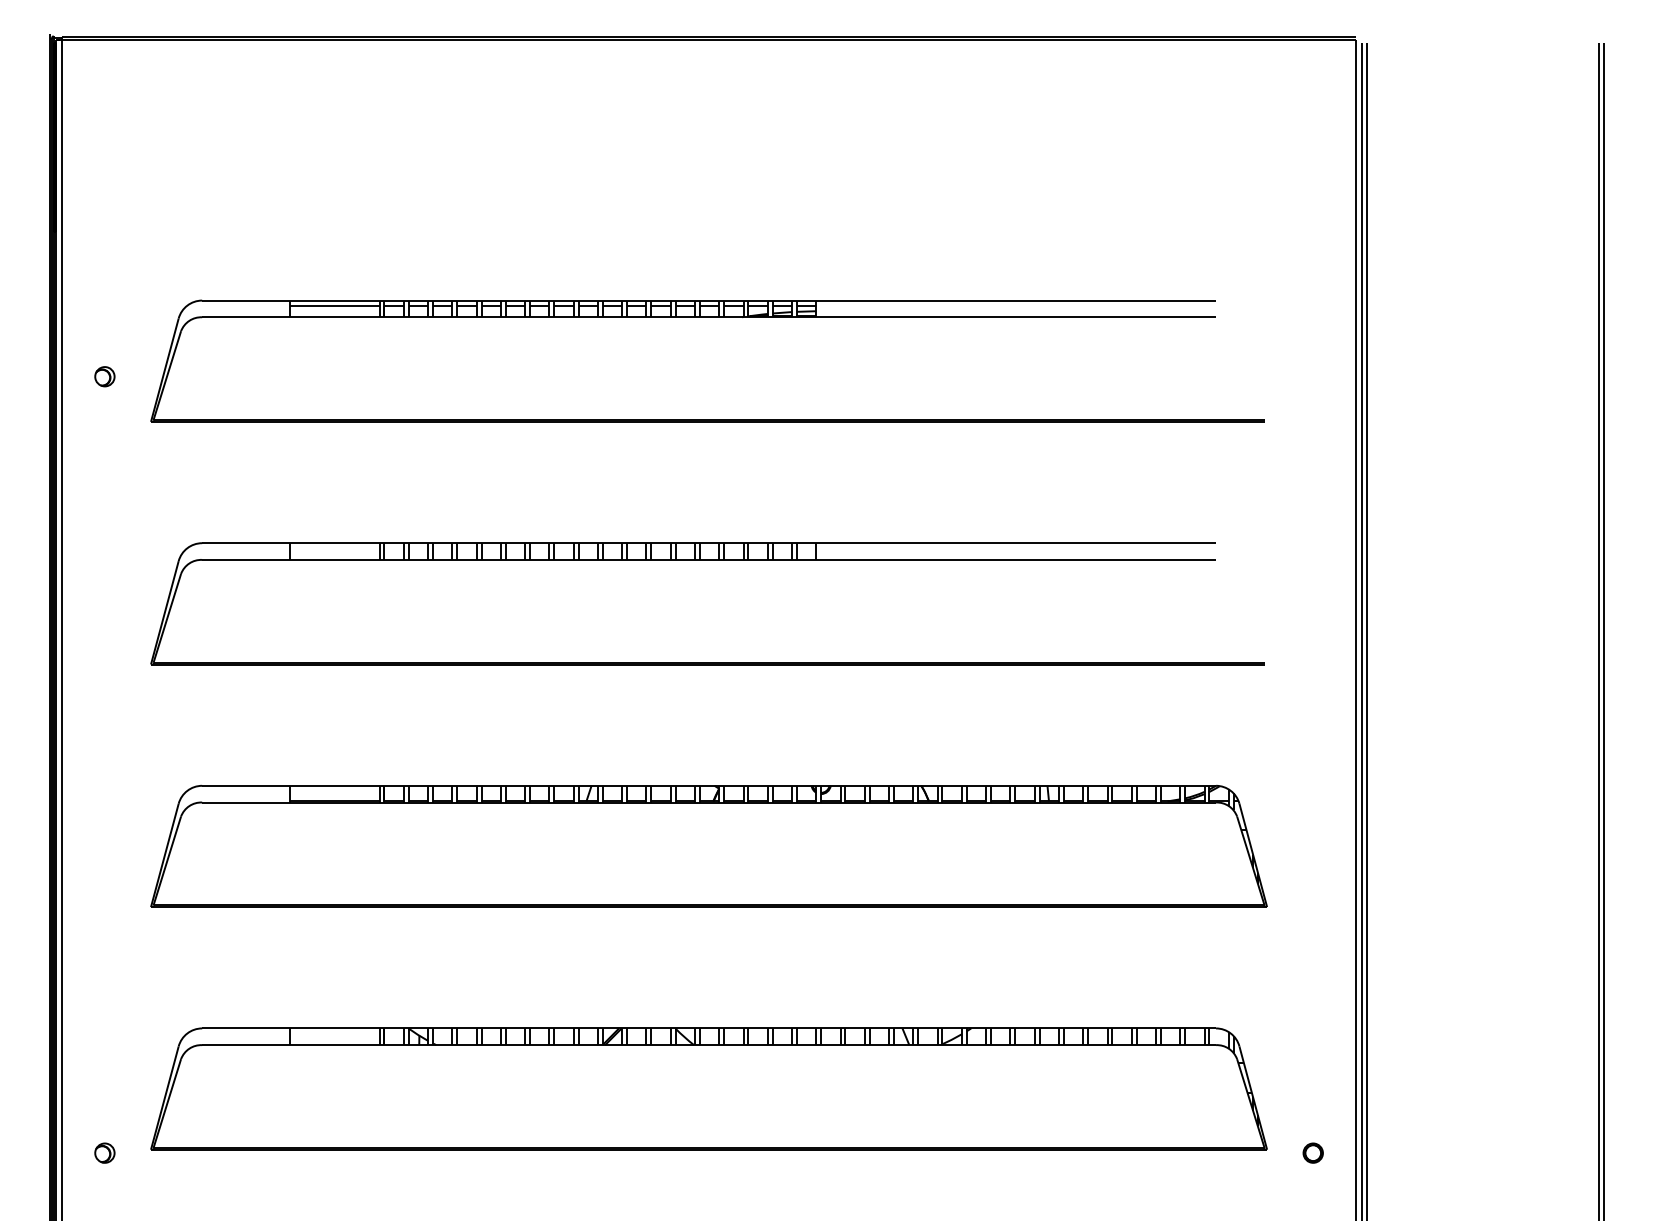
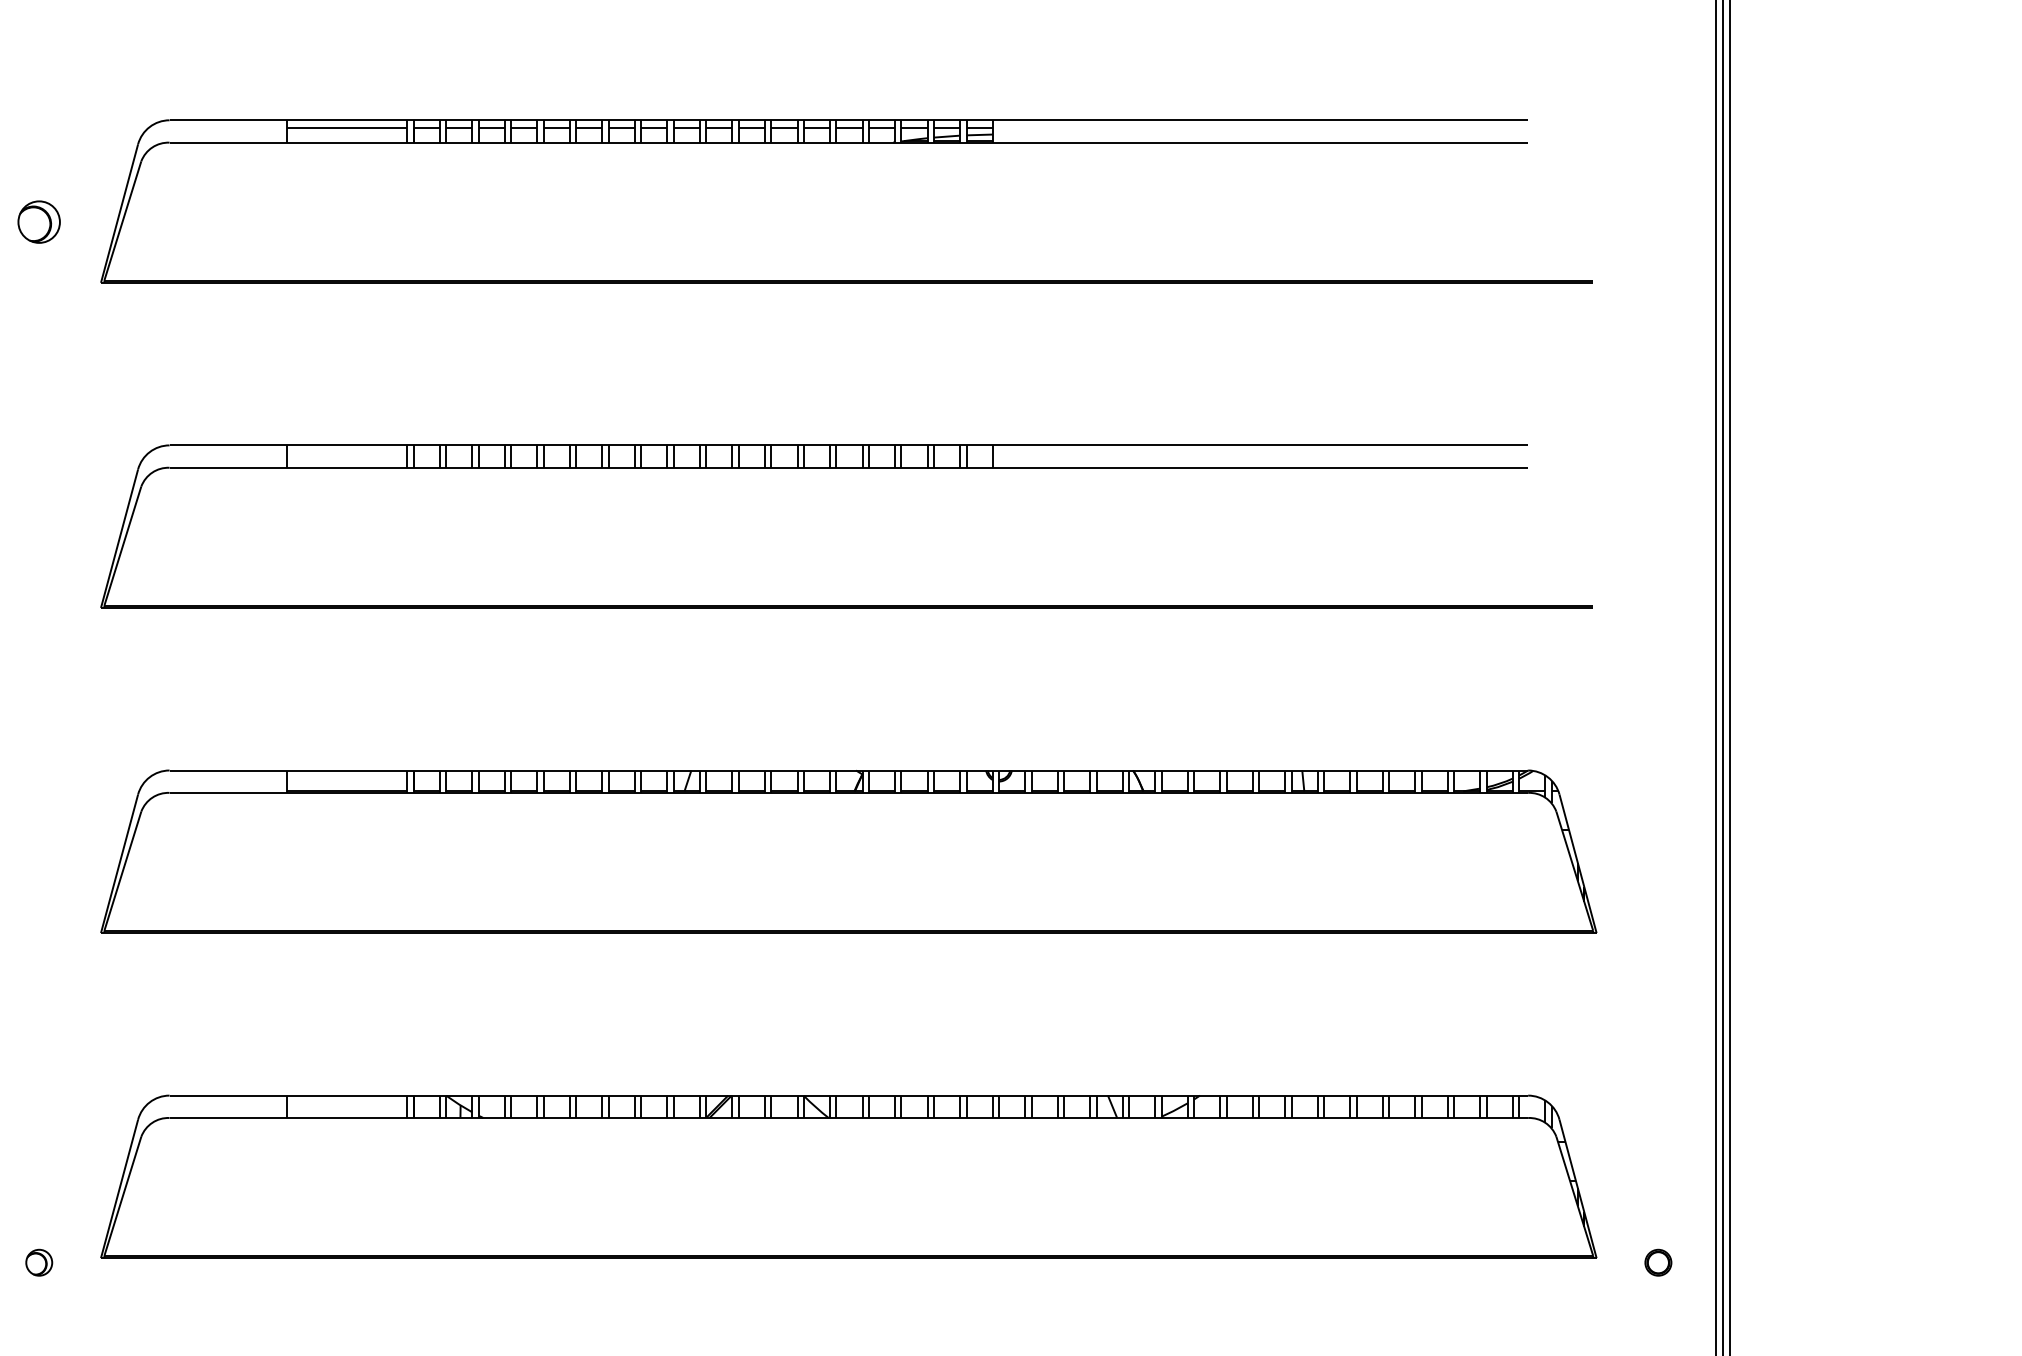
part: (104, 376) -> (38, 222), size x1.6

